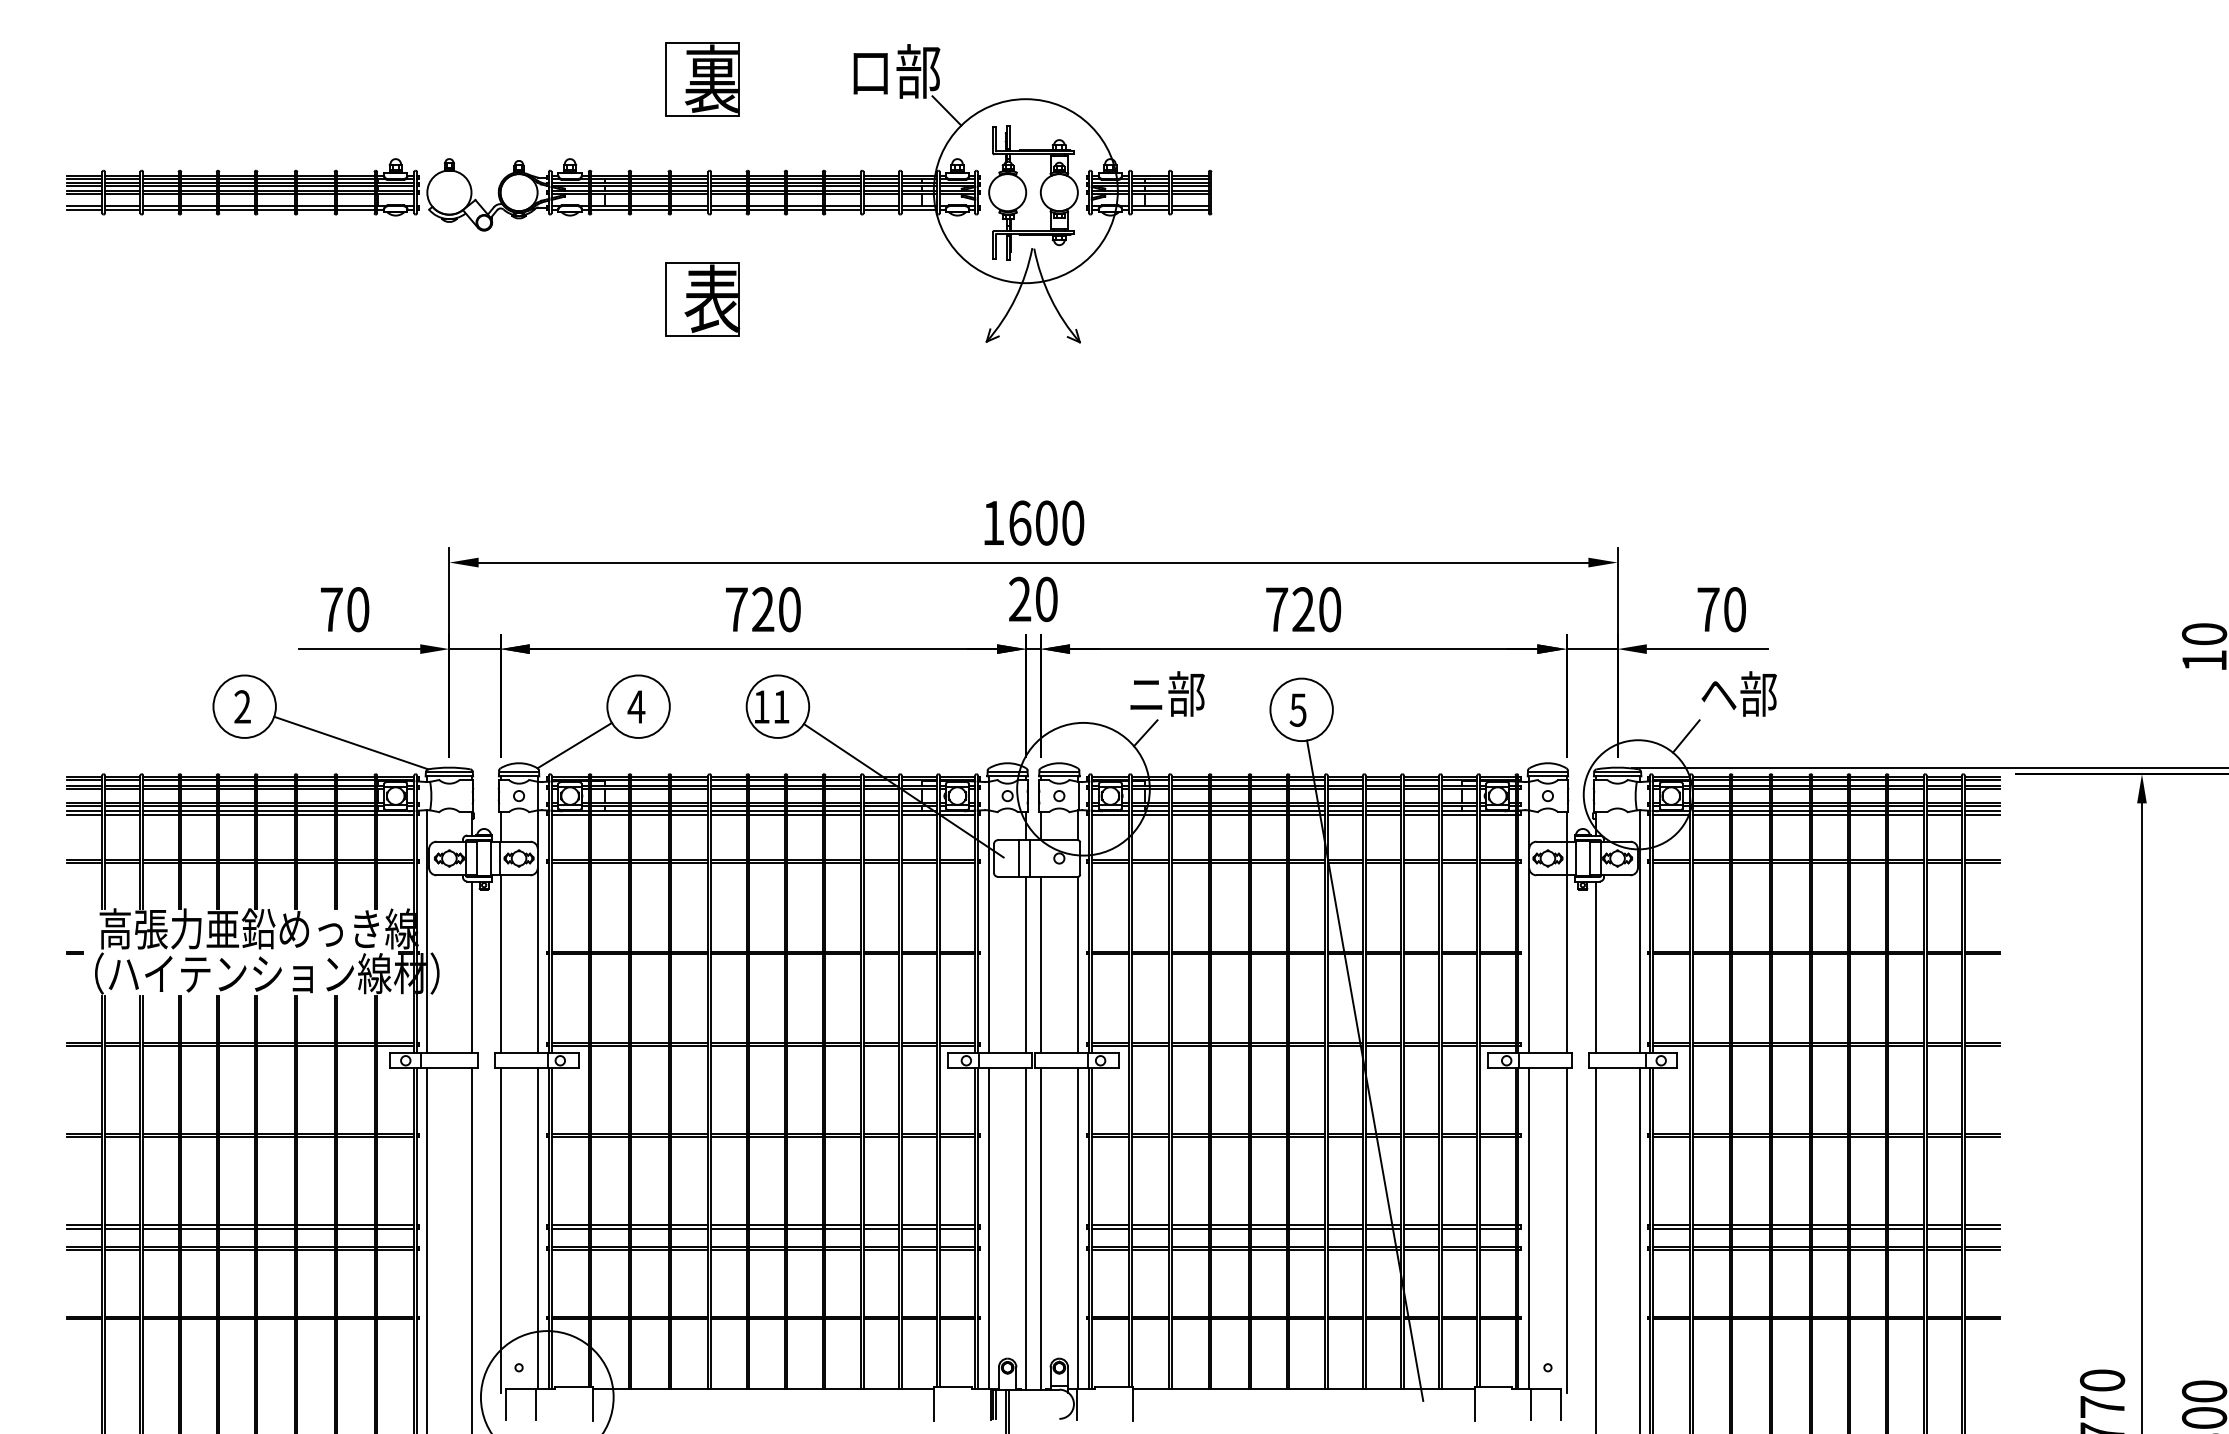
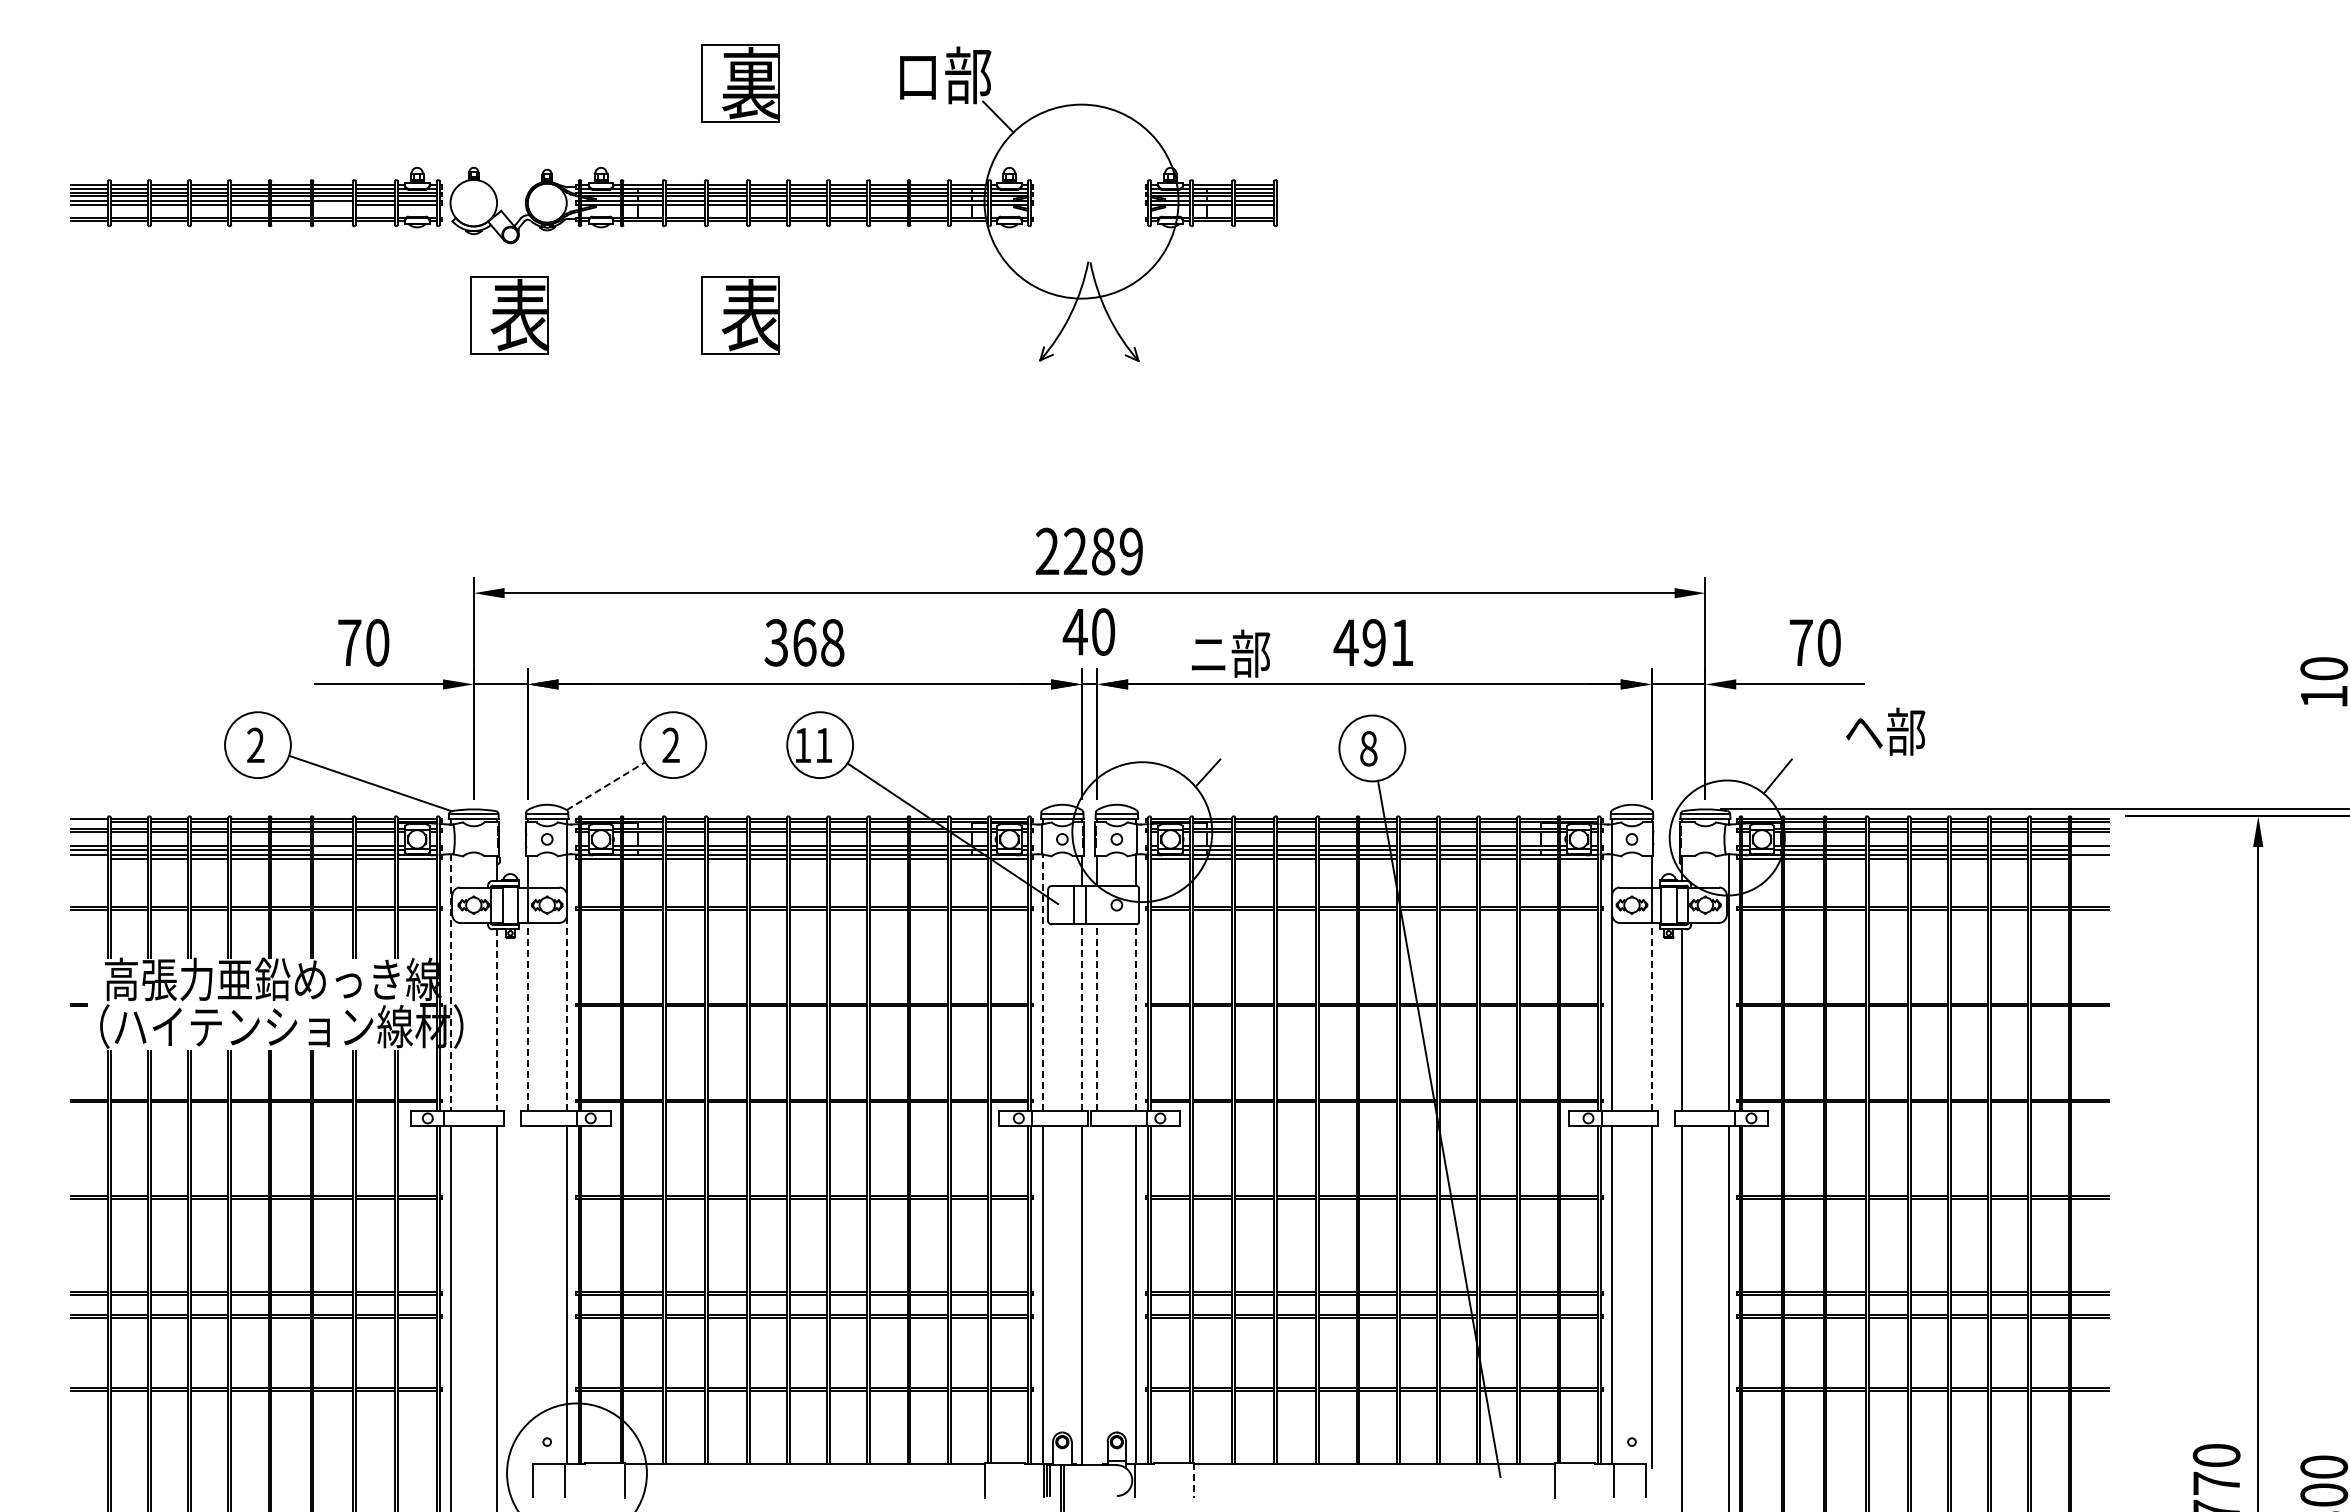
part: (1033, 192) -> (1089, 202), removed
line: (315, 193) -> (332, 204), removed
part: (483, 299) -> (509, 315), added
text: (1033, 523) -> (1089, 551), 1600 -> 2289
text: (1019, 598) -> (1074, 631), 20 -> 40
text: (763, 609) -> (804, 642), 720 -> 368
text: (1302, 609) -> (1373, 642), 720 -> 491
text: (1168, 693) -> (1231, 653), moved
text: (1739, 693) -> (1885, 731), moved
text: (635, 706) -> (670, 744), 4 -> 2
text: (1298, 709) -> (1368, 748), 5 -> 8
line: (574, 745) -> (605, 786), solid -> dashed
line: (83, 780) -> (88, 822), removed
line: (315, 805) -> (332, 849), removed
line: (1981, 805) -> (2089, 849), removed
line: (83, 814) -> (88, 858), removed
line: (1981, 814) -> (2089, 858), removed
line: (427, 931) -> (450, 982), solid -> dashed
line: (988, 931) -> (1042, 982), solid -> dashed
line: (537, 961) -> (566, 1013), solid -> dashed
line: (500, 964) -> (527, 1016), solid -> dashed
line: (1566, 964) -> (1651, 1016), solid -> dashed
line: (1025, 965) -> (1081, 1017), solid -> dashed
line: (1040, 965) -> (1097, 1017), solid -> dashed
line: (1077, 965) -> (1136, 1017), solid -> dashed
line: (471, 967) -> (497, 1020), solid -> dashed
line: (1040, 1228) -> (1097, 1295), removed
line: (500, 1230) -> (527, 1297), removed
line: (1132, 1404) -> (1194, 1480), solid -> dashed

